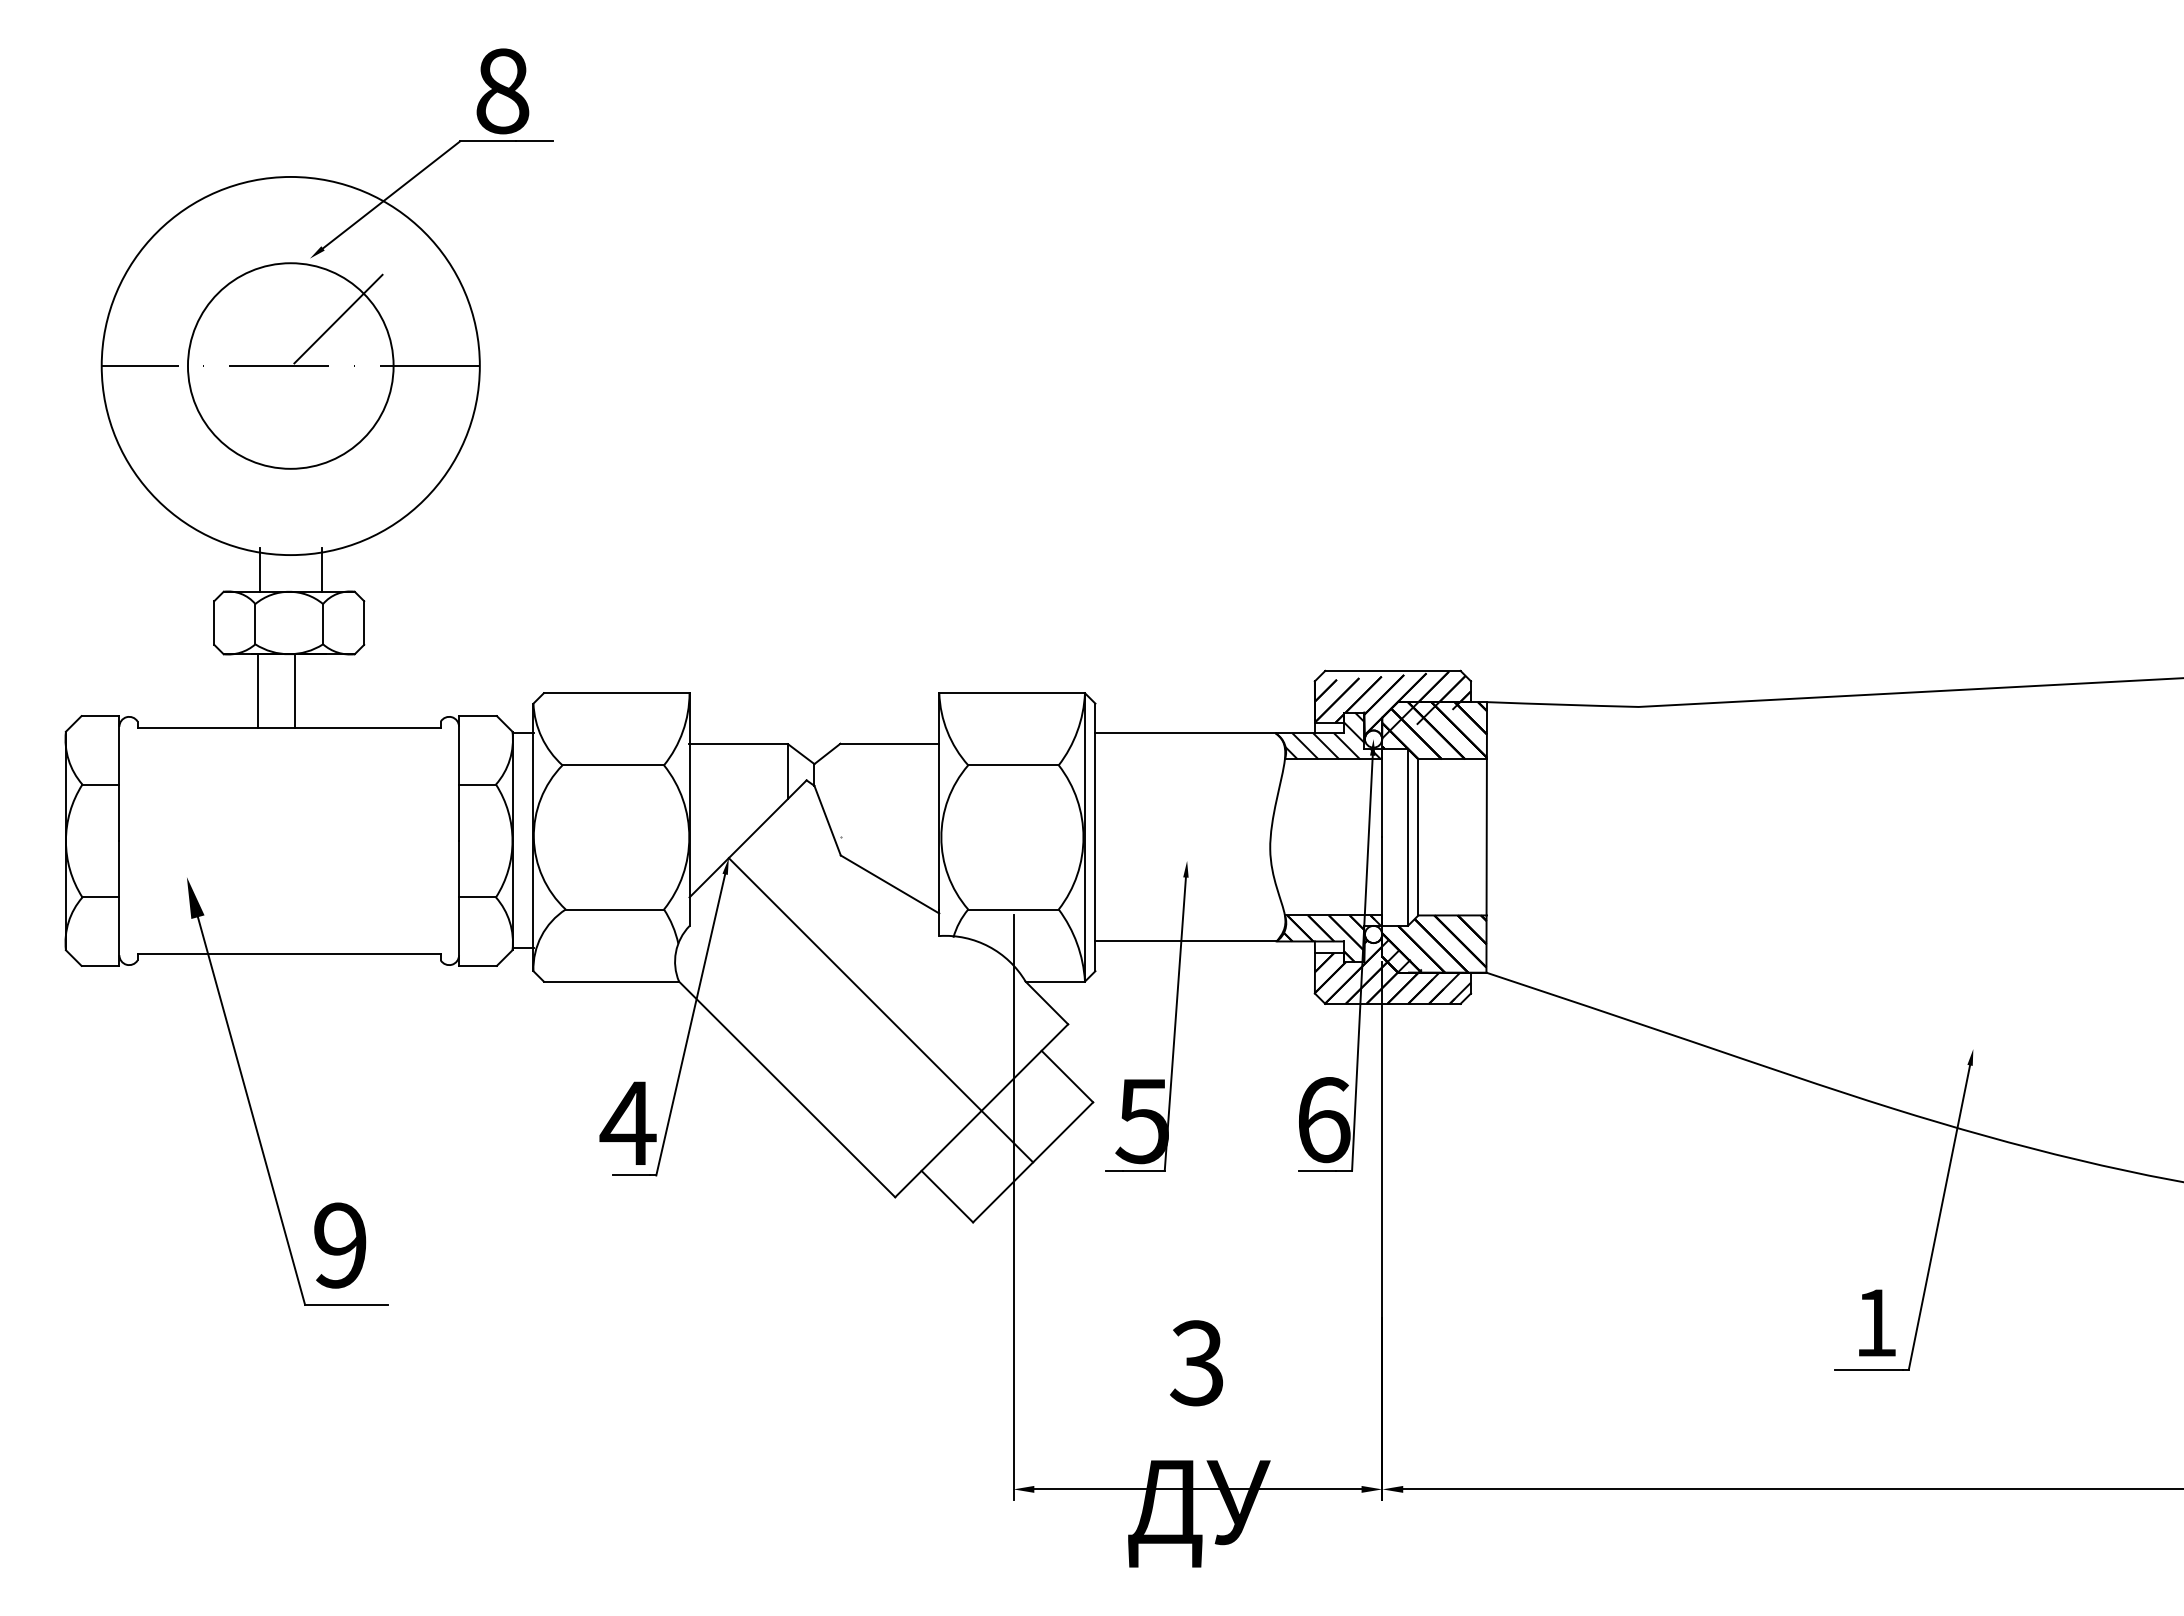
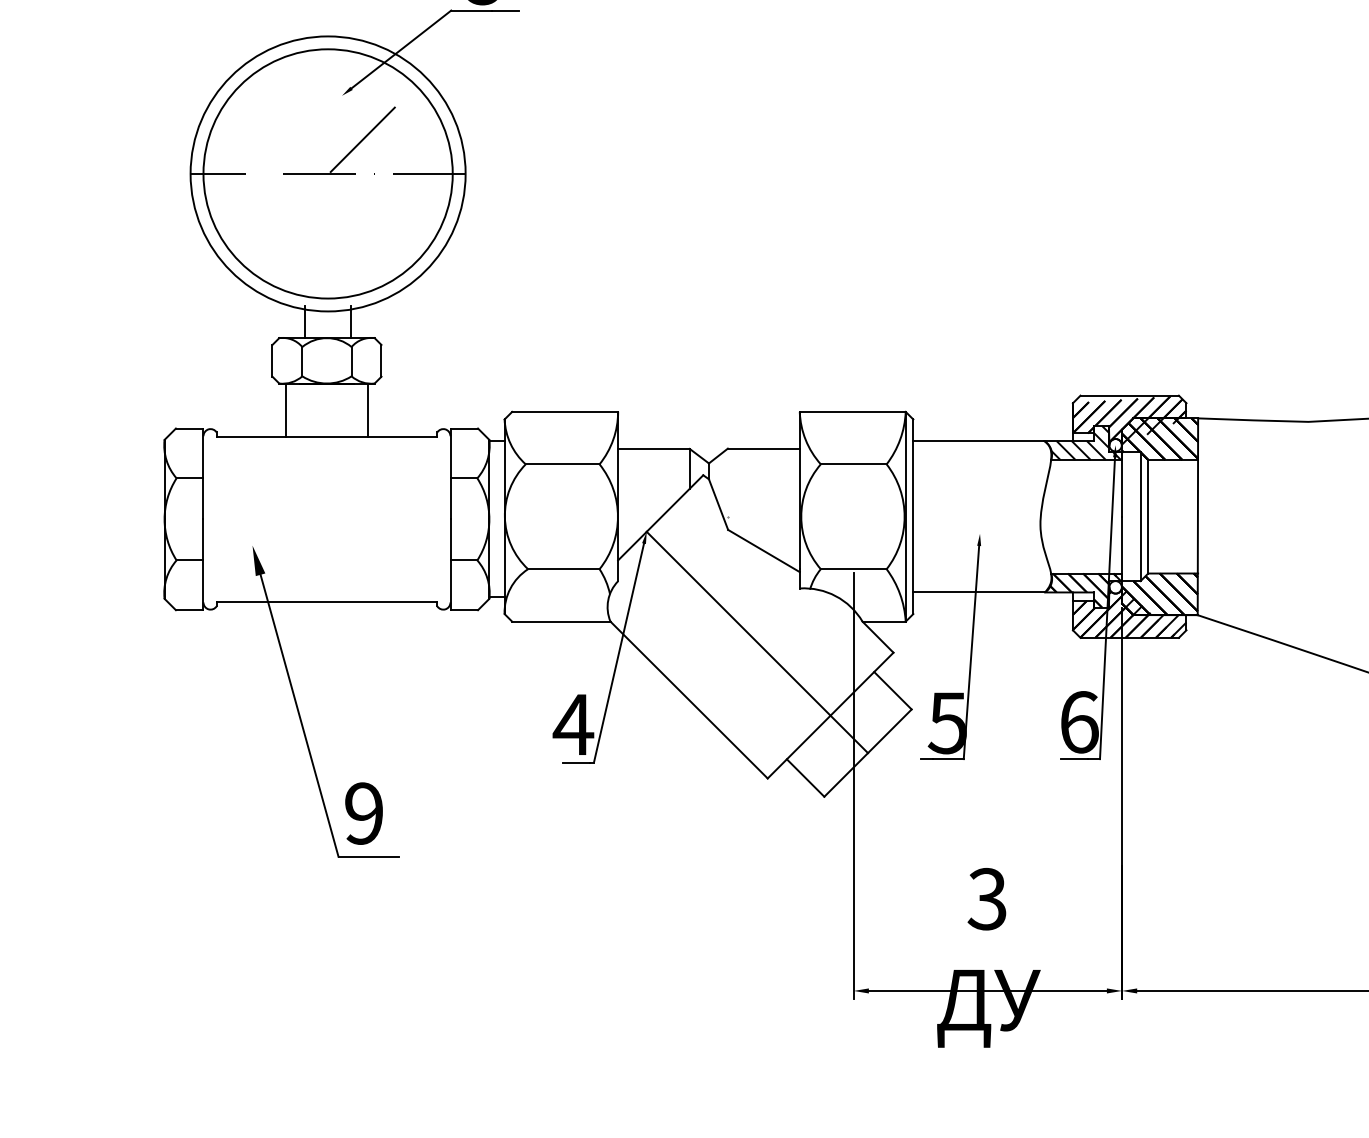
circle: (290, 365) -> (327, 173), size x1.67
line: (257, 690) -> (367, 409), moved
line: (294, 690) -> (285, 409), moved

